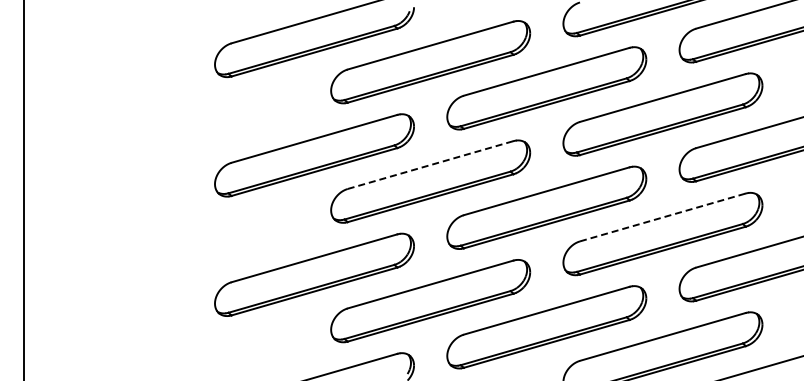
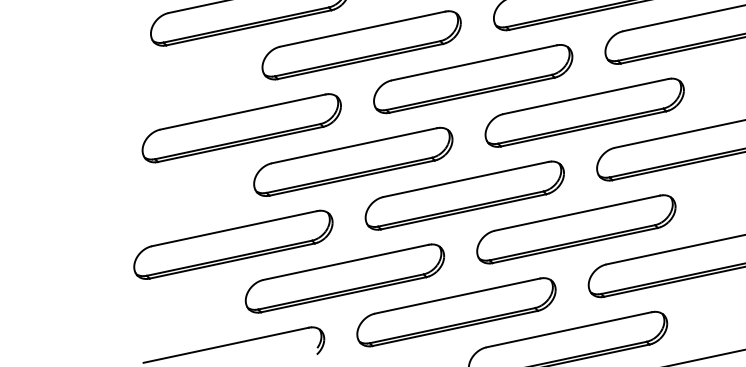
line: (431, 164) -> (355, 145), dashed -> solid
line: (663, 217) -> (578, 213), dashed -> solid

